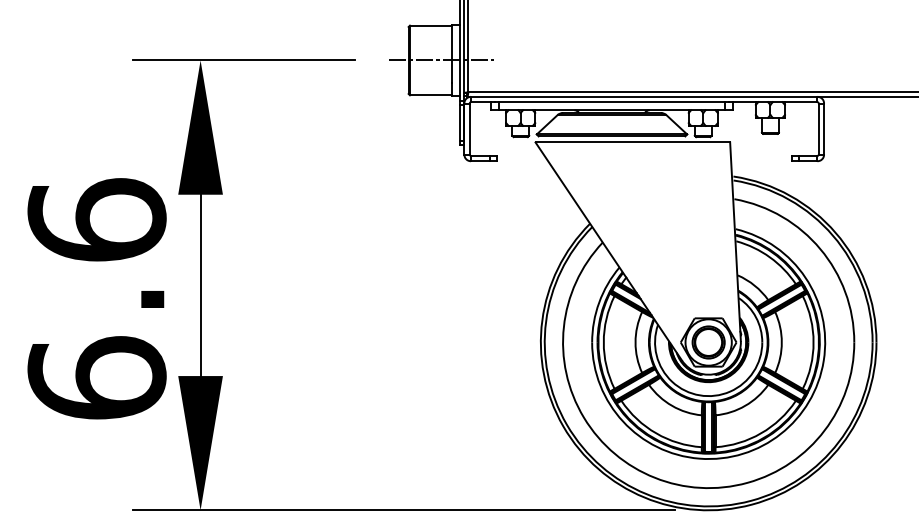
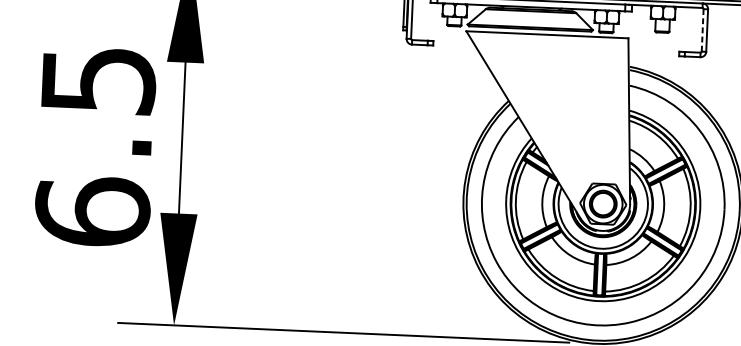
line: (818, 129) -> (702, 30), solid -> dashed
text: (96, 219) -> (97, 79), 6.6 -> 6.5

